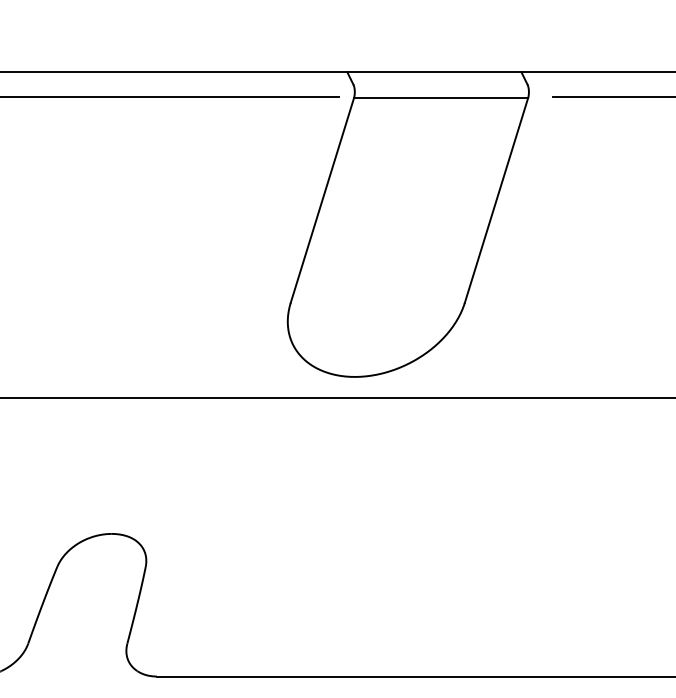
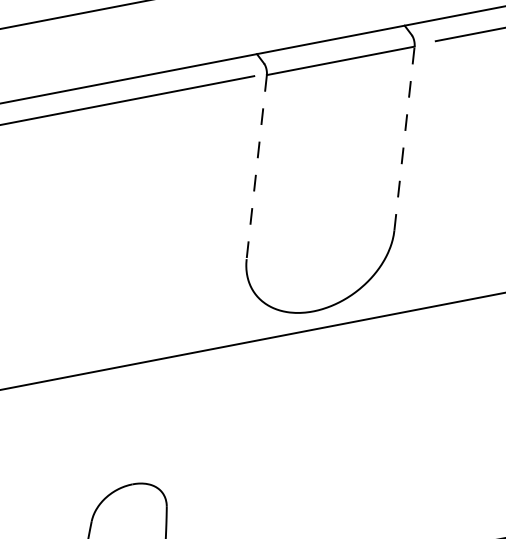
line: (496, 200) -> (404, 138), solid -> dashed
line: (322, 201) -> (257, 167), solid -> dashed

